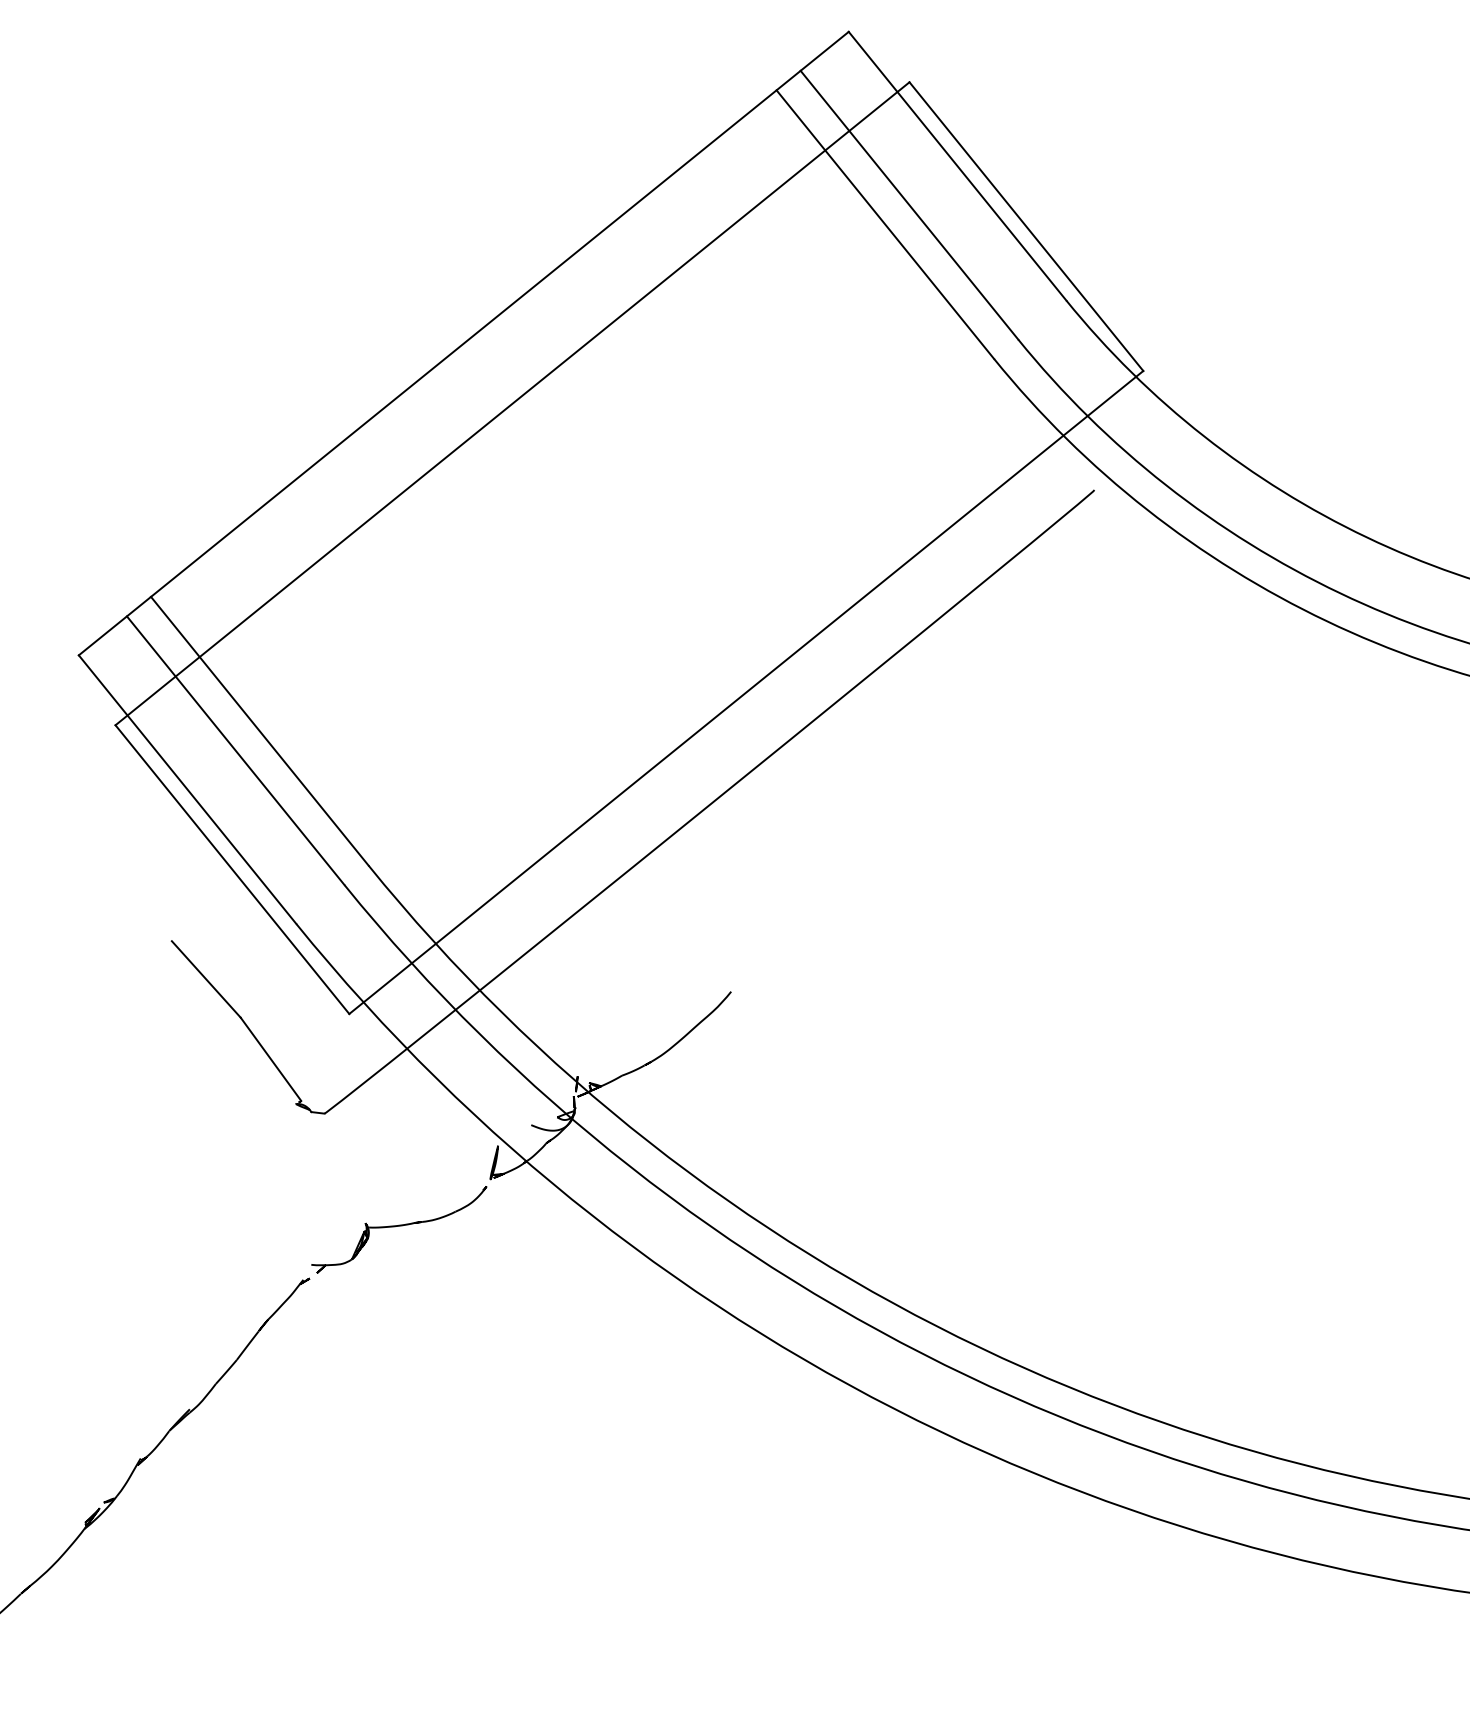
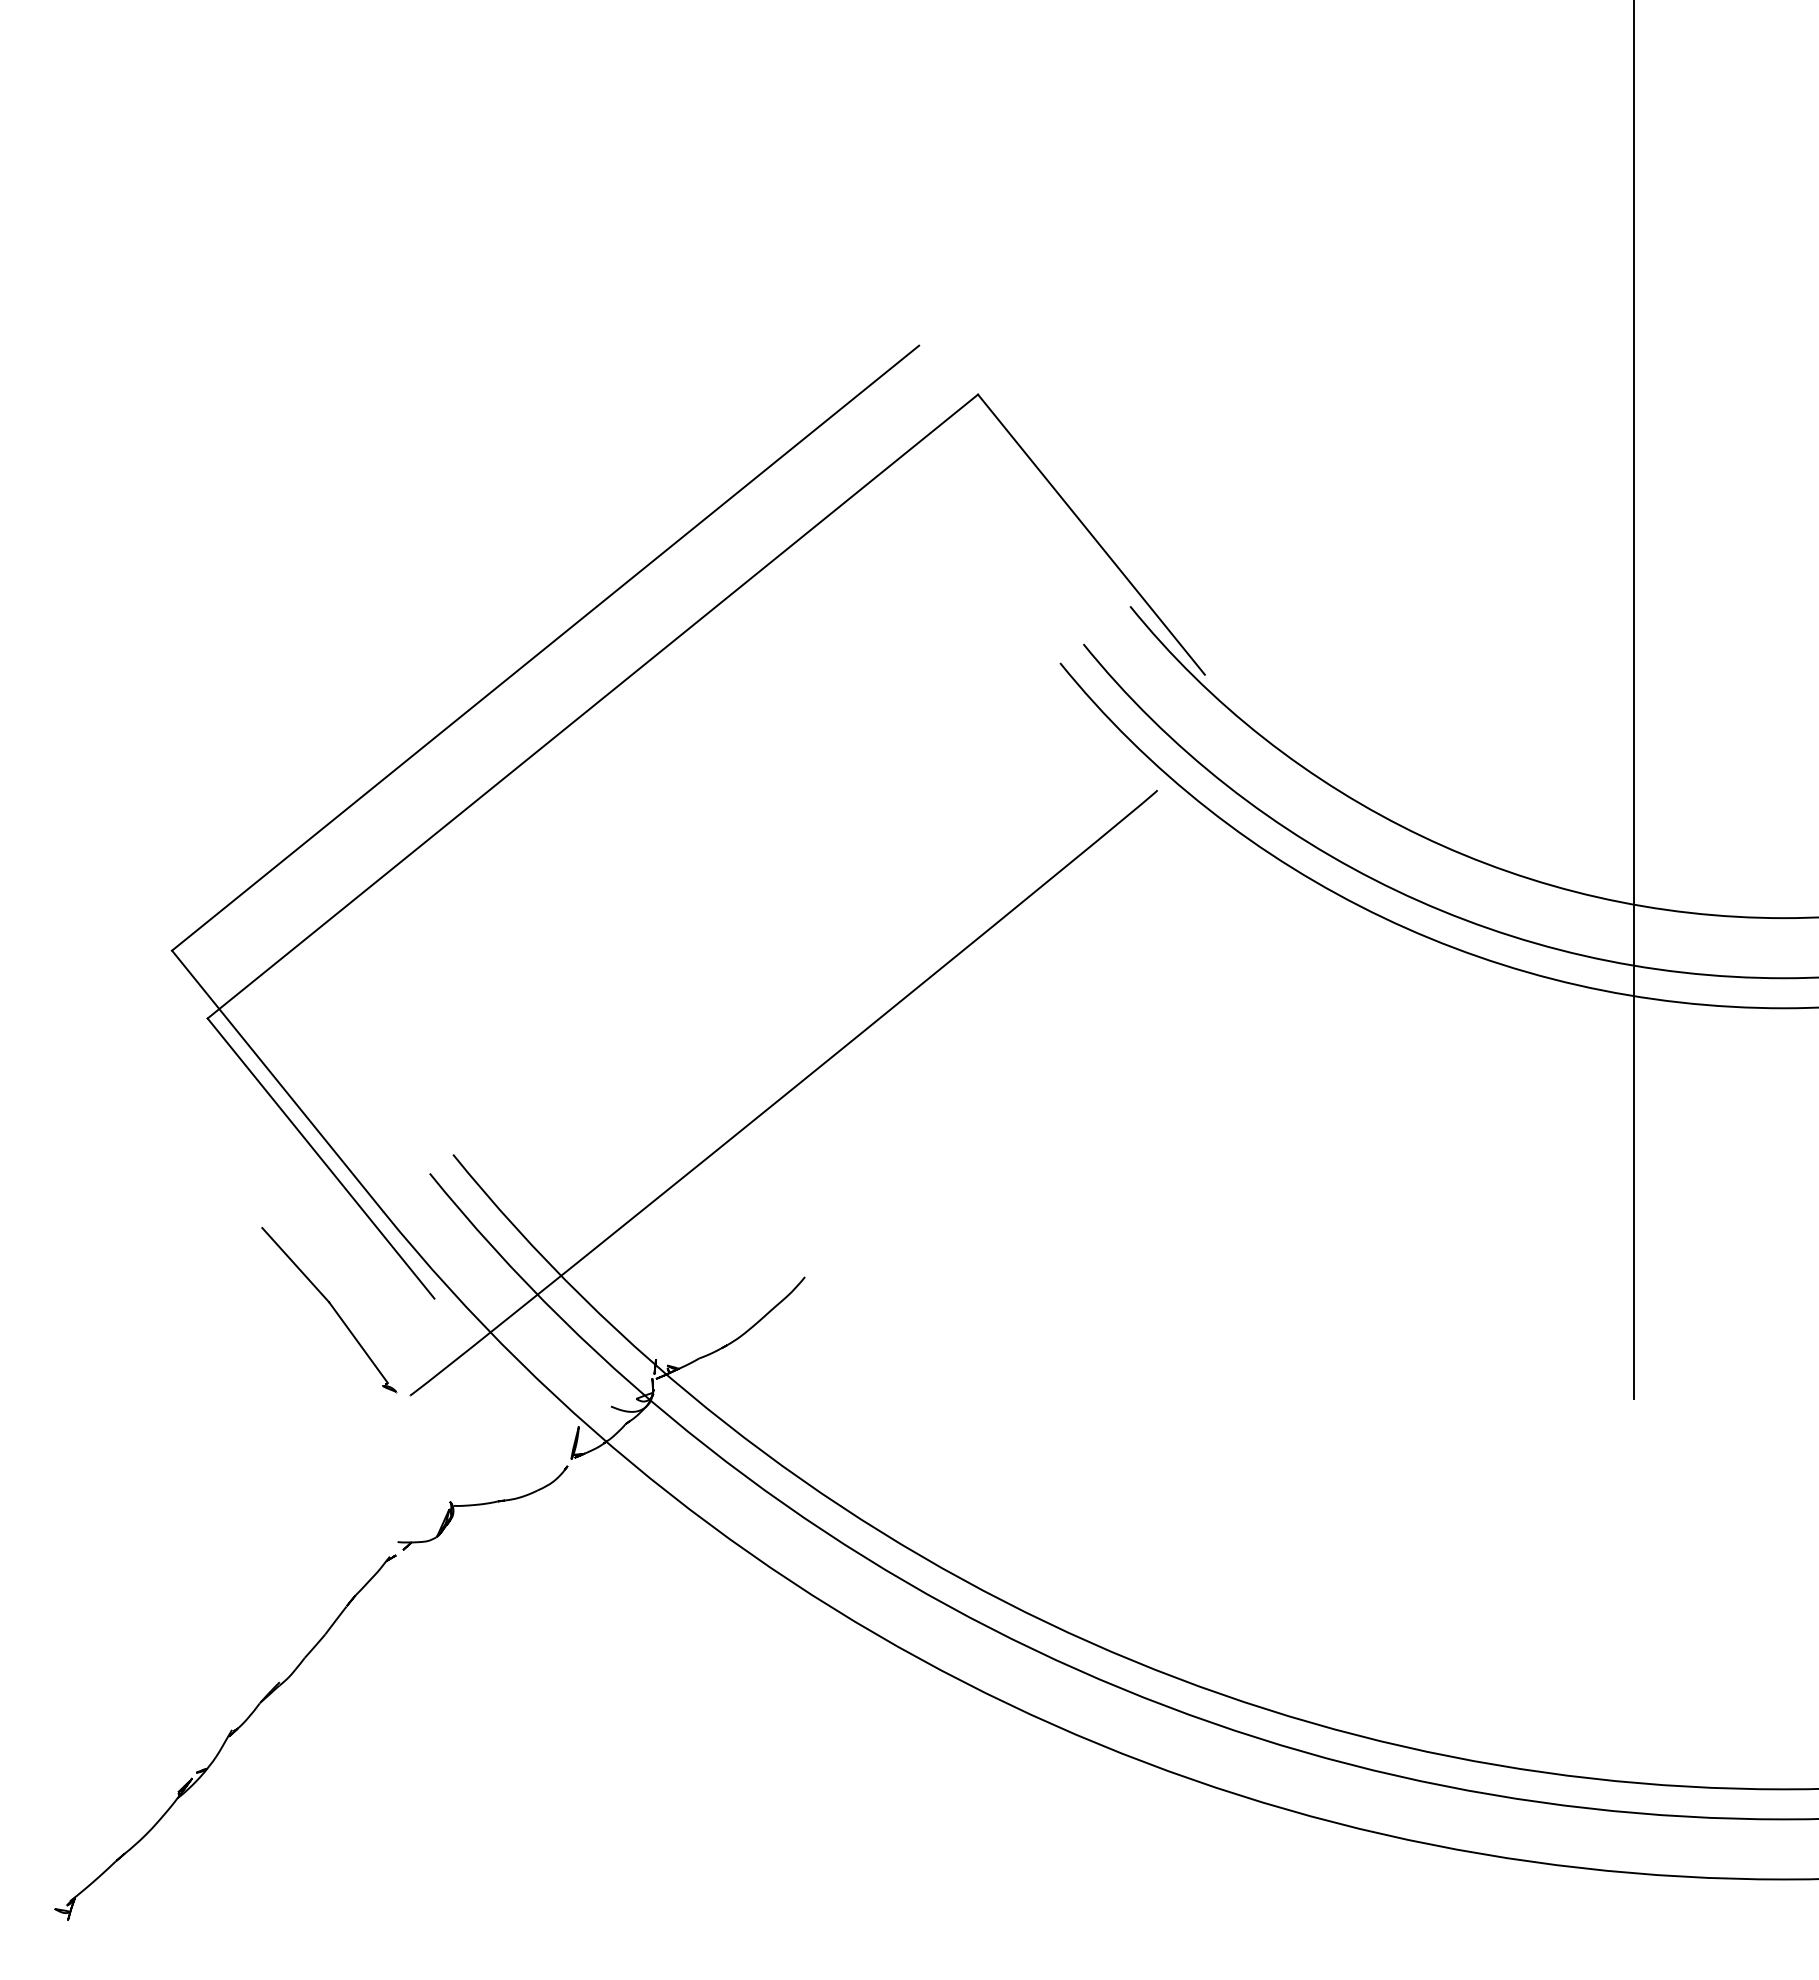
line: (957, 165) -> (1024, 475), removed
line: (908, 204) -> (977, 513), removed
line: (885, 224) -> (954, 532), removed
line: (746, 692) -> (819, 986), removed
line: (259, 730) -> (347, 1023), removed
line: (234, 749) -> (323, 1042), removed

